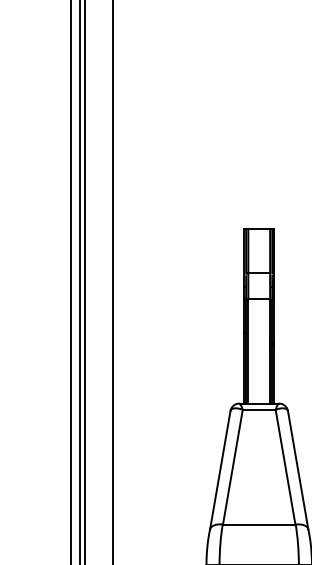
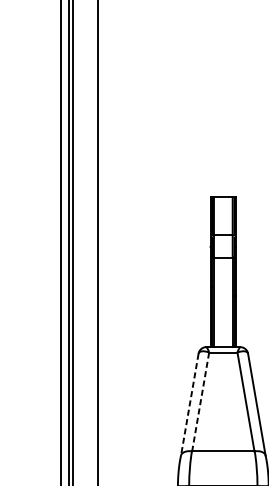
line: (232, 467) -> (200, 402), solid -> dashed
line: (220, 470) -> (190, 404), solid -> dashed

